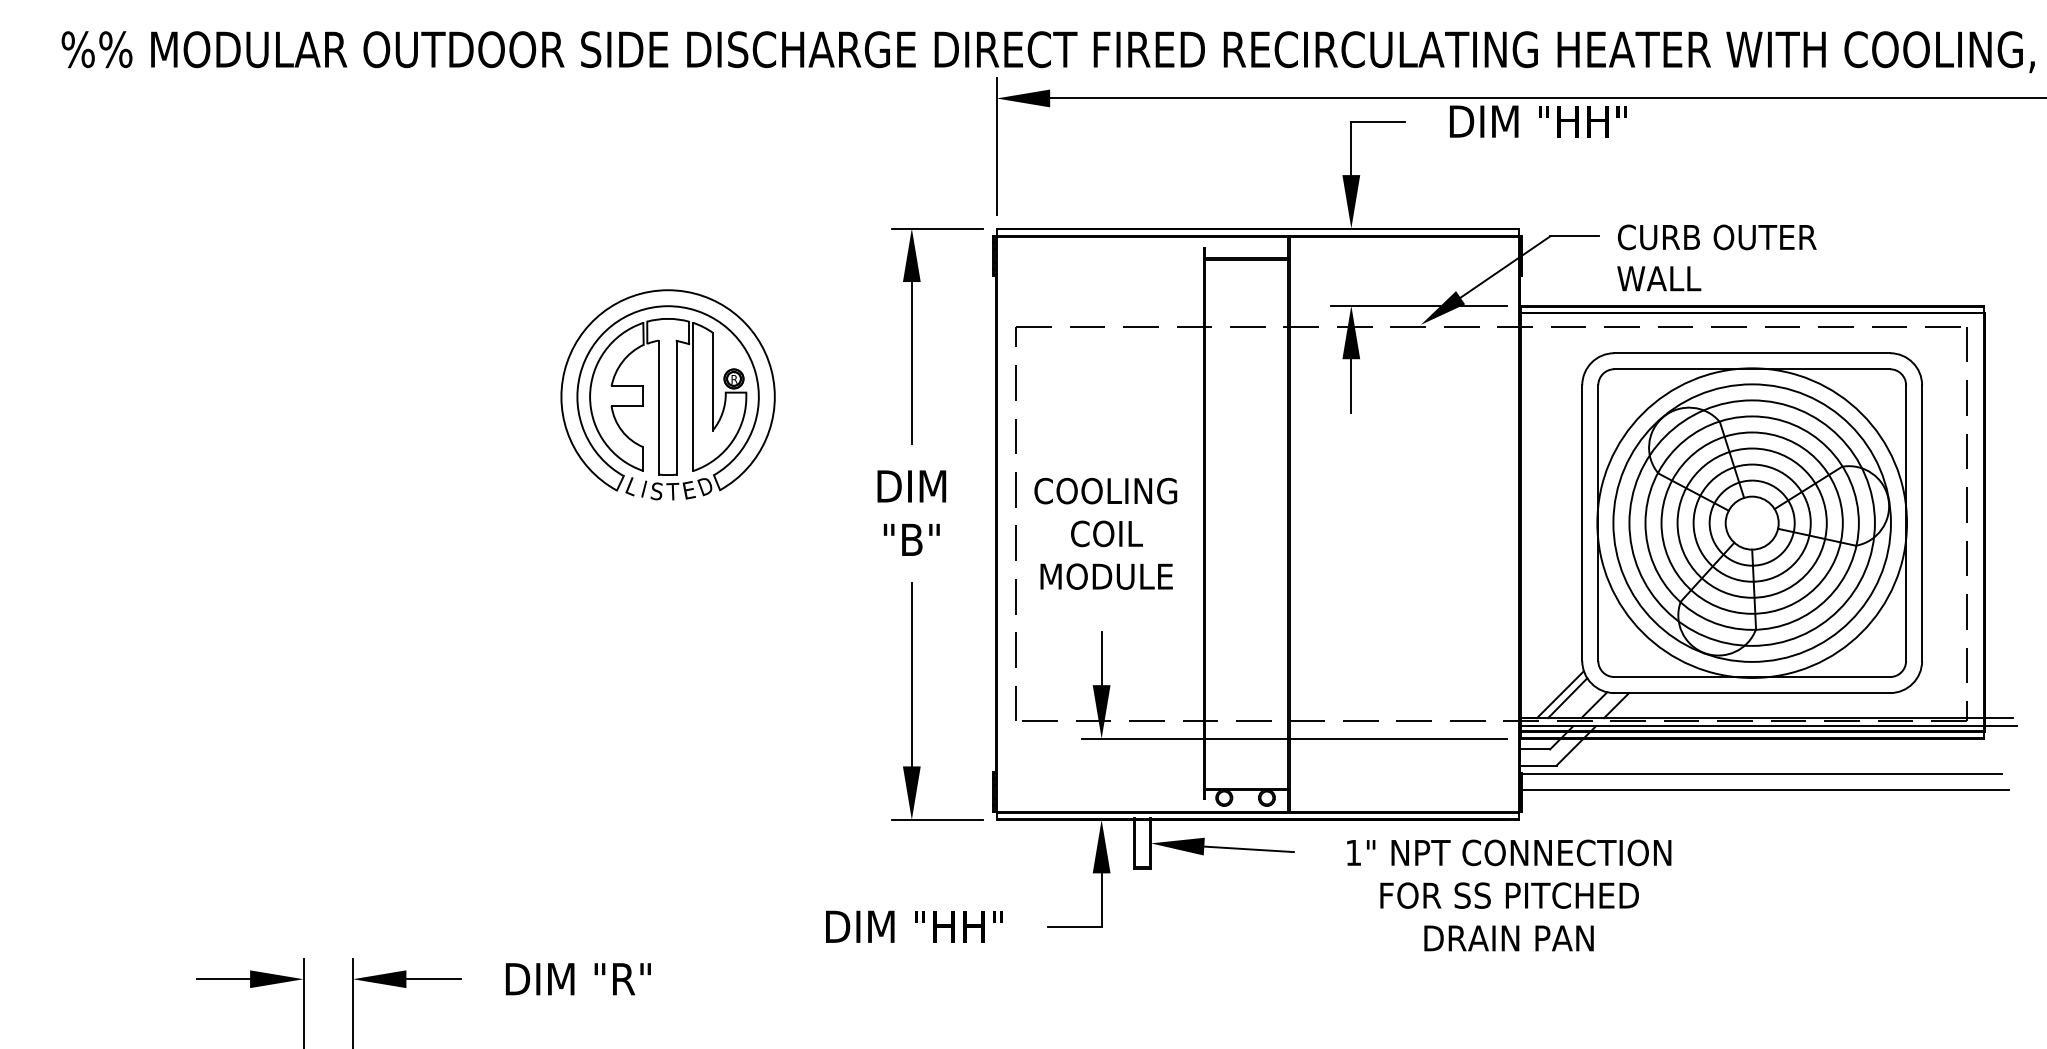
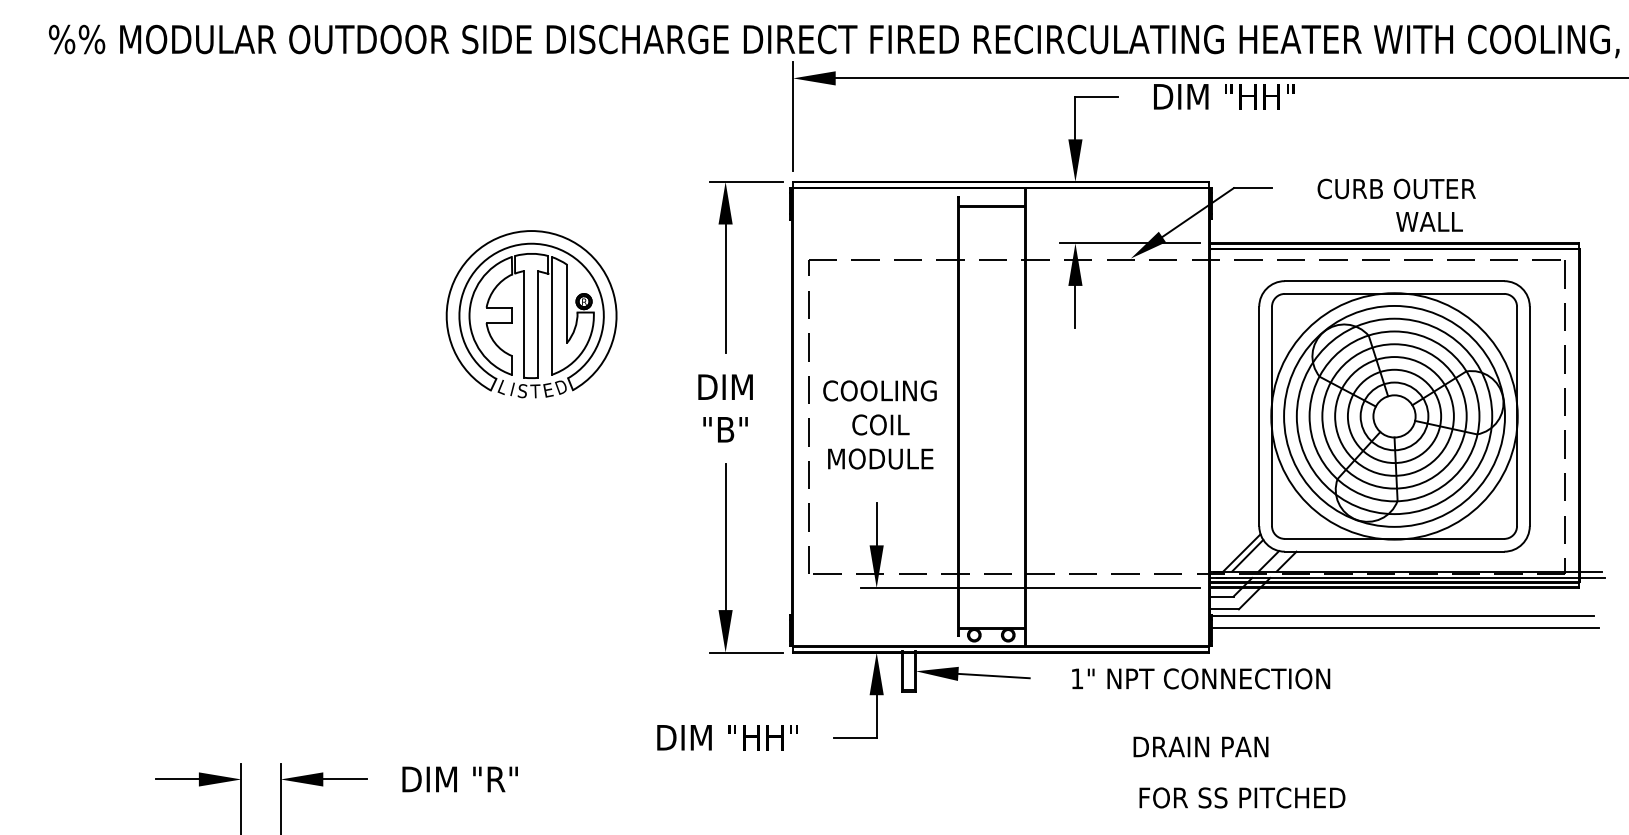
text: (1716, 236) -> (1396, 188), moved
text: (1659, 278) -> (1429, 221), moved
text: (1509, 895) -> (1242, 797), moved

